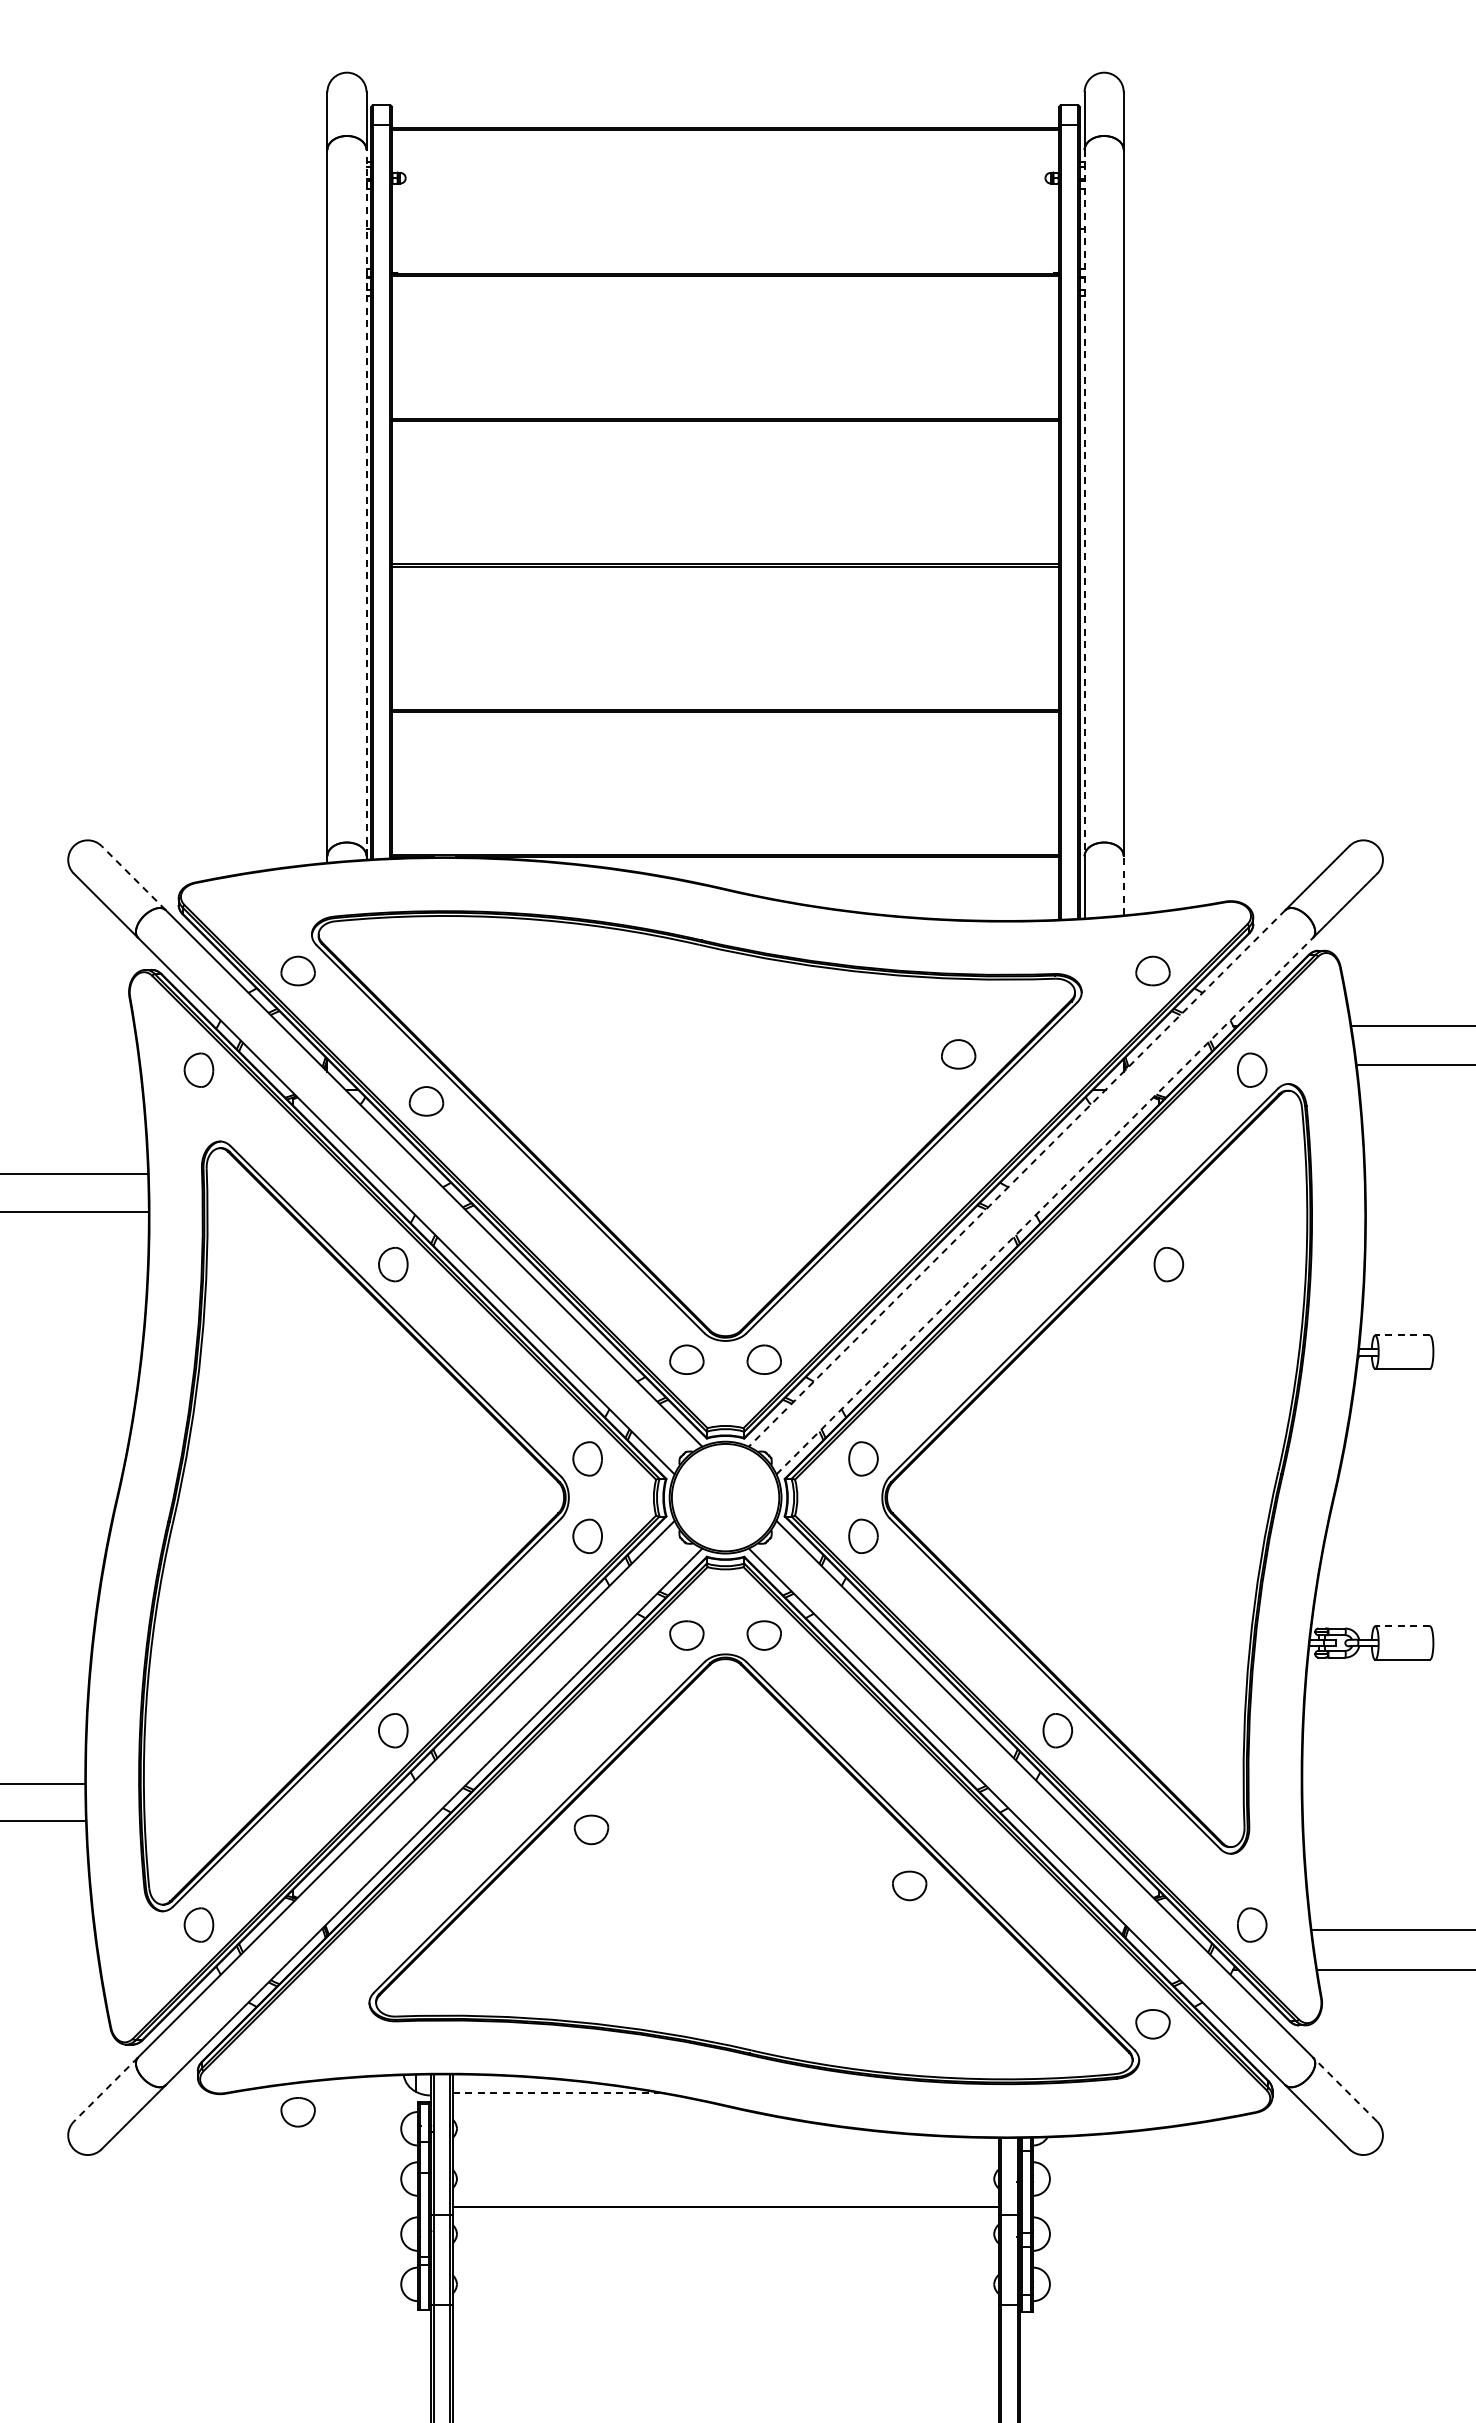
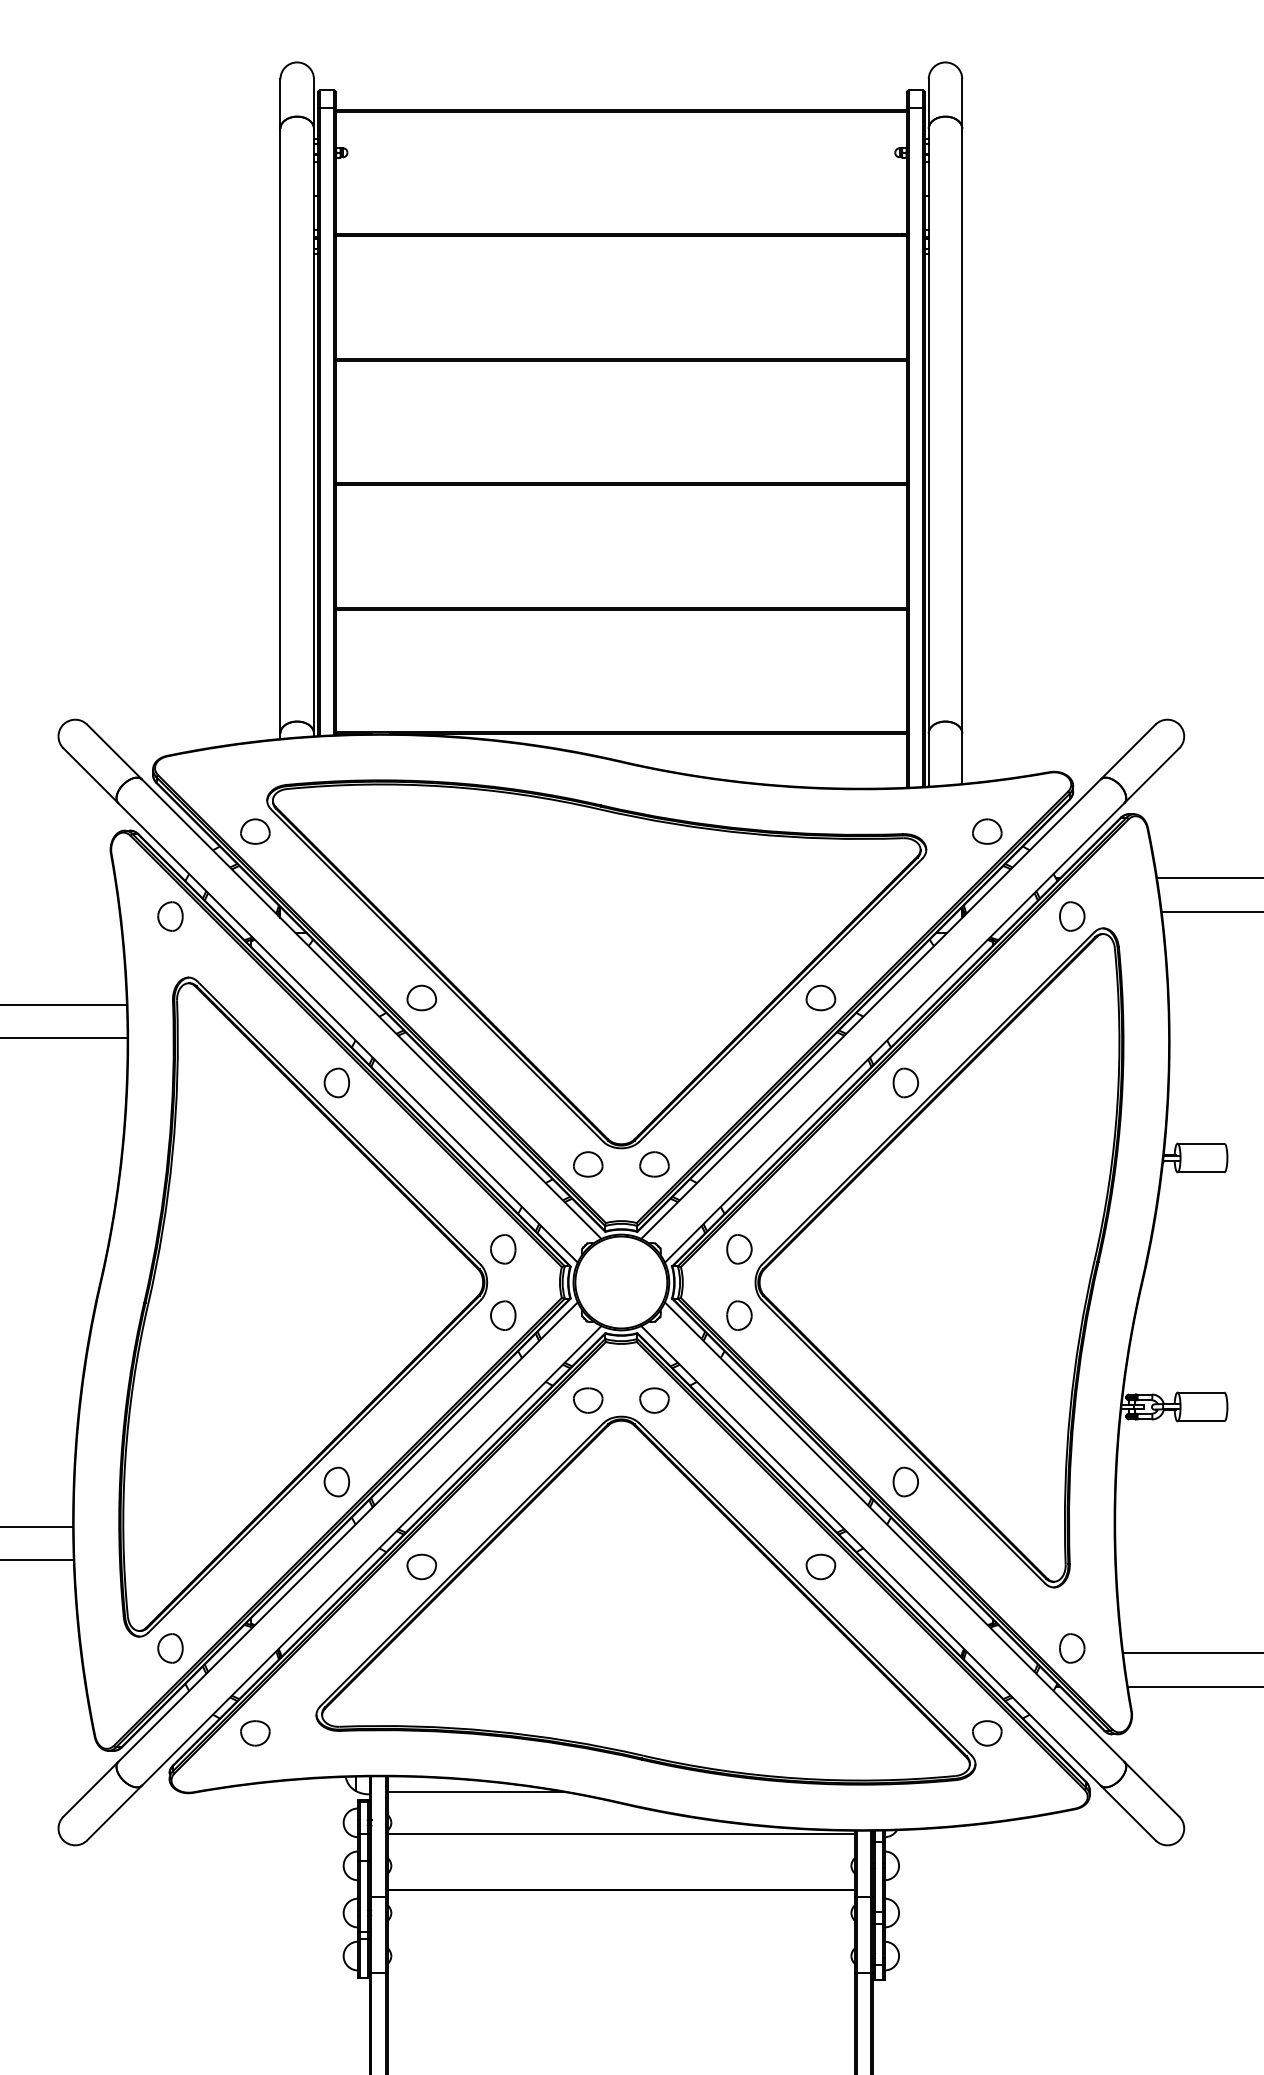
line: (366, 502) -> (313, 430), dashed -> solid
line: (1084, 503) -> (928, 431), dashed -> solid
line: (133, 877) -> (114, 751), dashed -> solid
line: (1123, 885) -> (962, 758), dashed -> solid
part: (958, 1054) -> (820, 998), moved
part: (426, 1101) -> (421, 998), moved
line: (1016, 1178) -> (870, 1009), dashed -> solid
line: (1045, 1205) -> (895, 1032), dashed -> solid
part: (1168, 1264) -> (905, 1082), moved
line: (1402, 1335) -> (1200, 1143), dashed -> solid
line: (1402, 1626) -> (1200, 1392), dashed -> solid
part: (591, 1829) -> (421, 1566), moved
part: (909, 1885) -> (820, 1566), moved
line: (105, 2089) -> (90, 1789), dashed -> solid
line: (1344, 2089) -> (1151, 1789), dashed -> solid
line: (556, 2092) -> (476, 1791), dashed -> solid
part: (297, 2112) -> (254, 1733), moved
line: (725, 2142) -> (621, 1834), added

